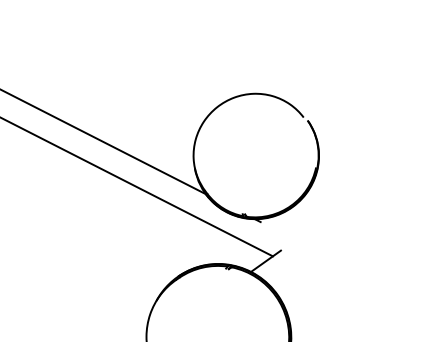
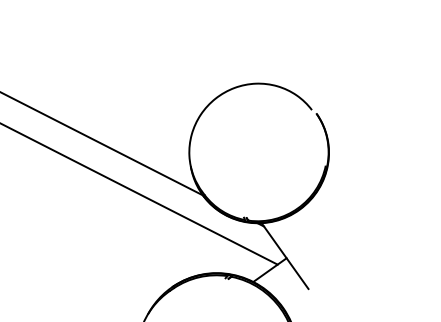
line: (279, 248) -> (284, 255), added

